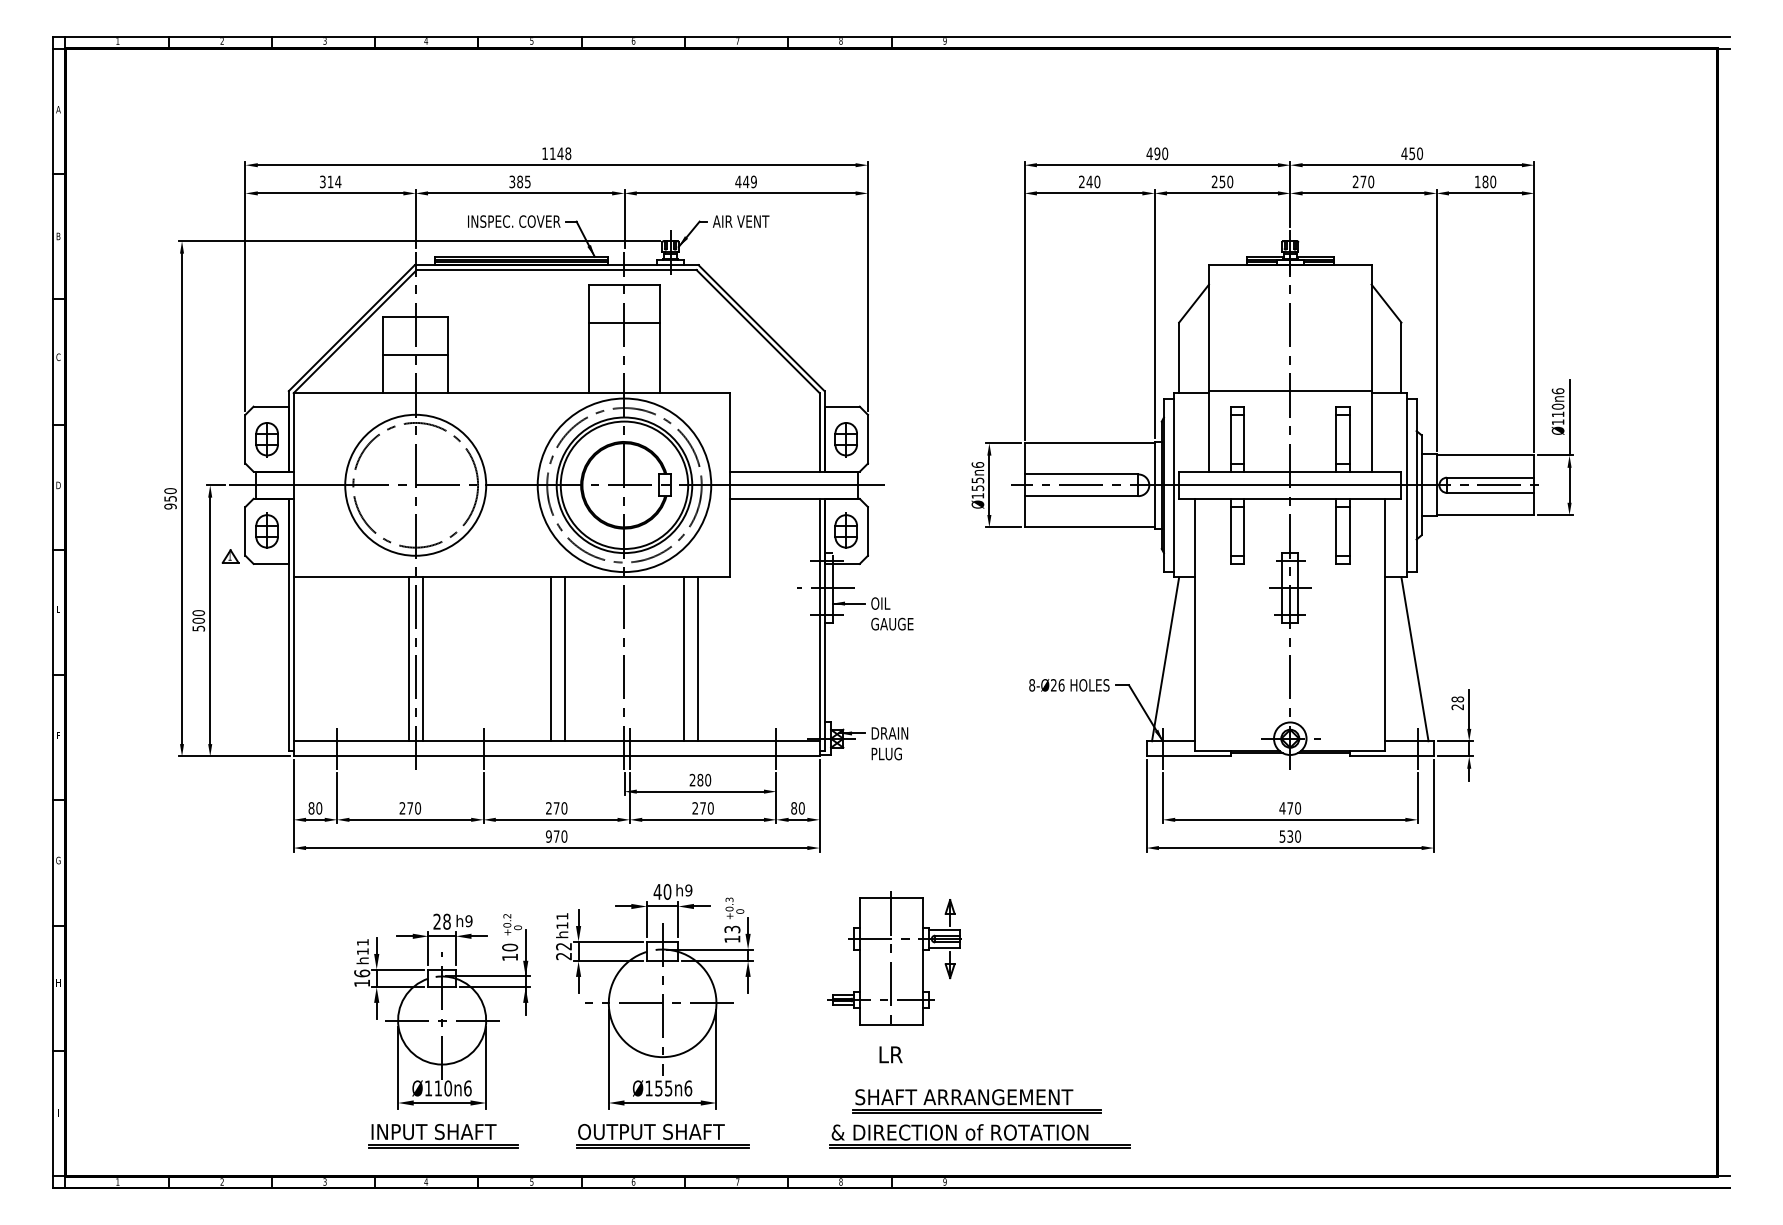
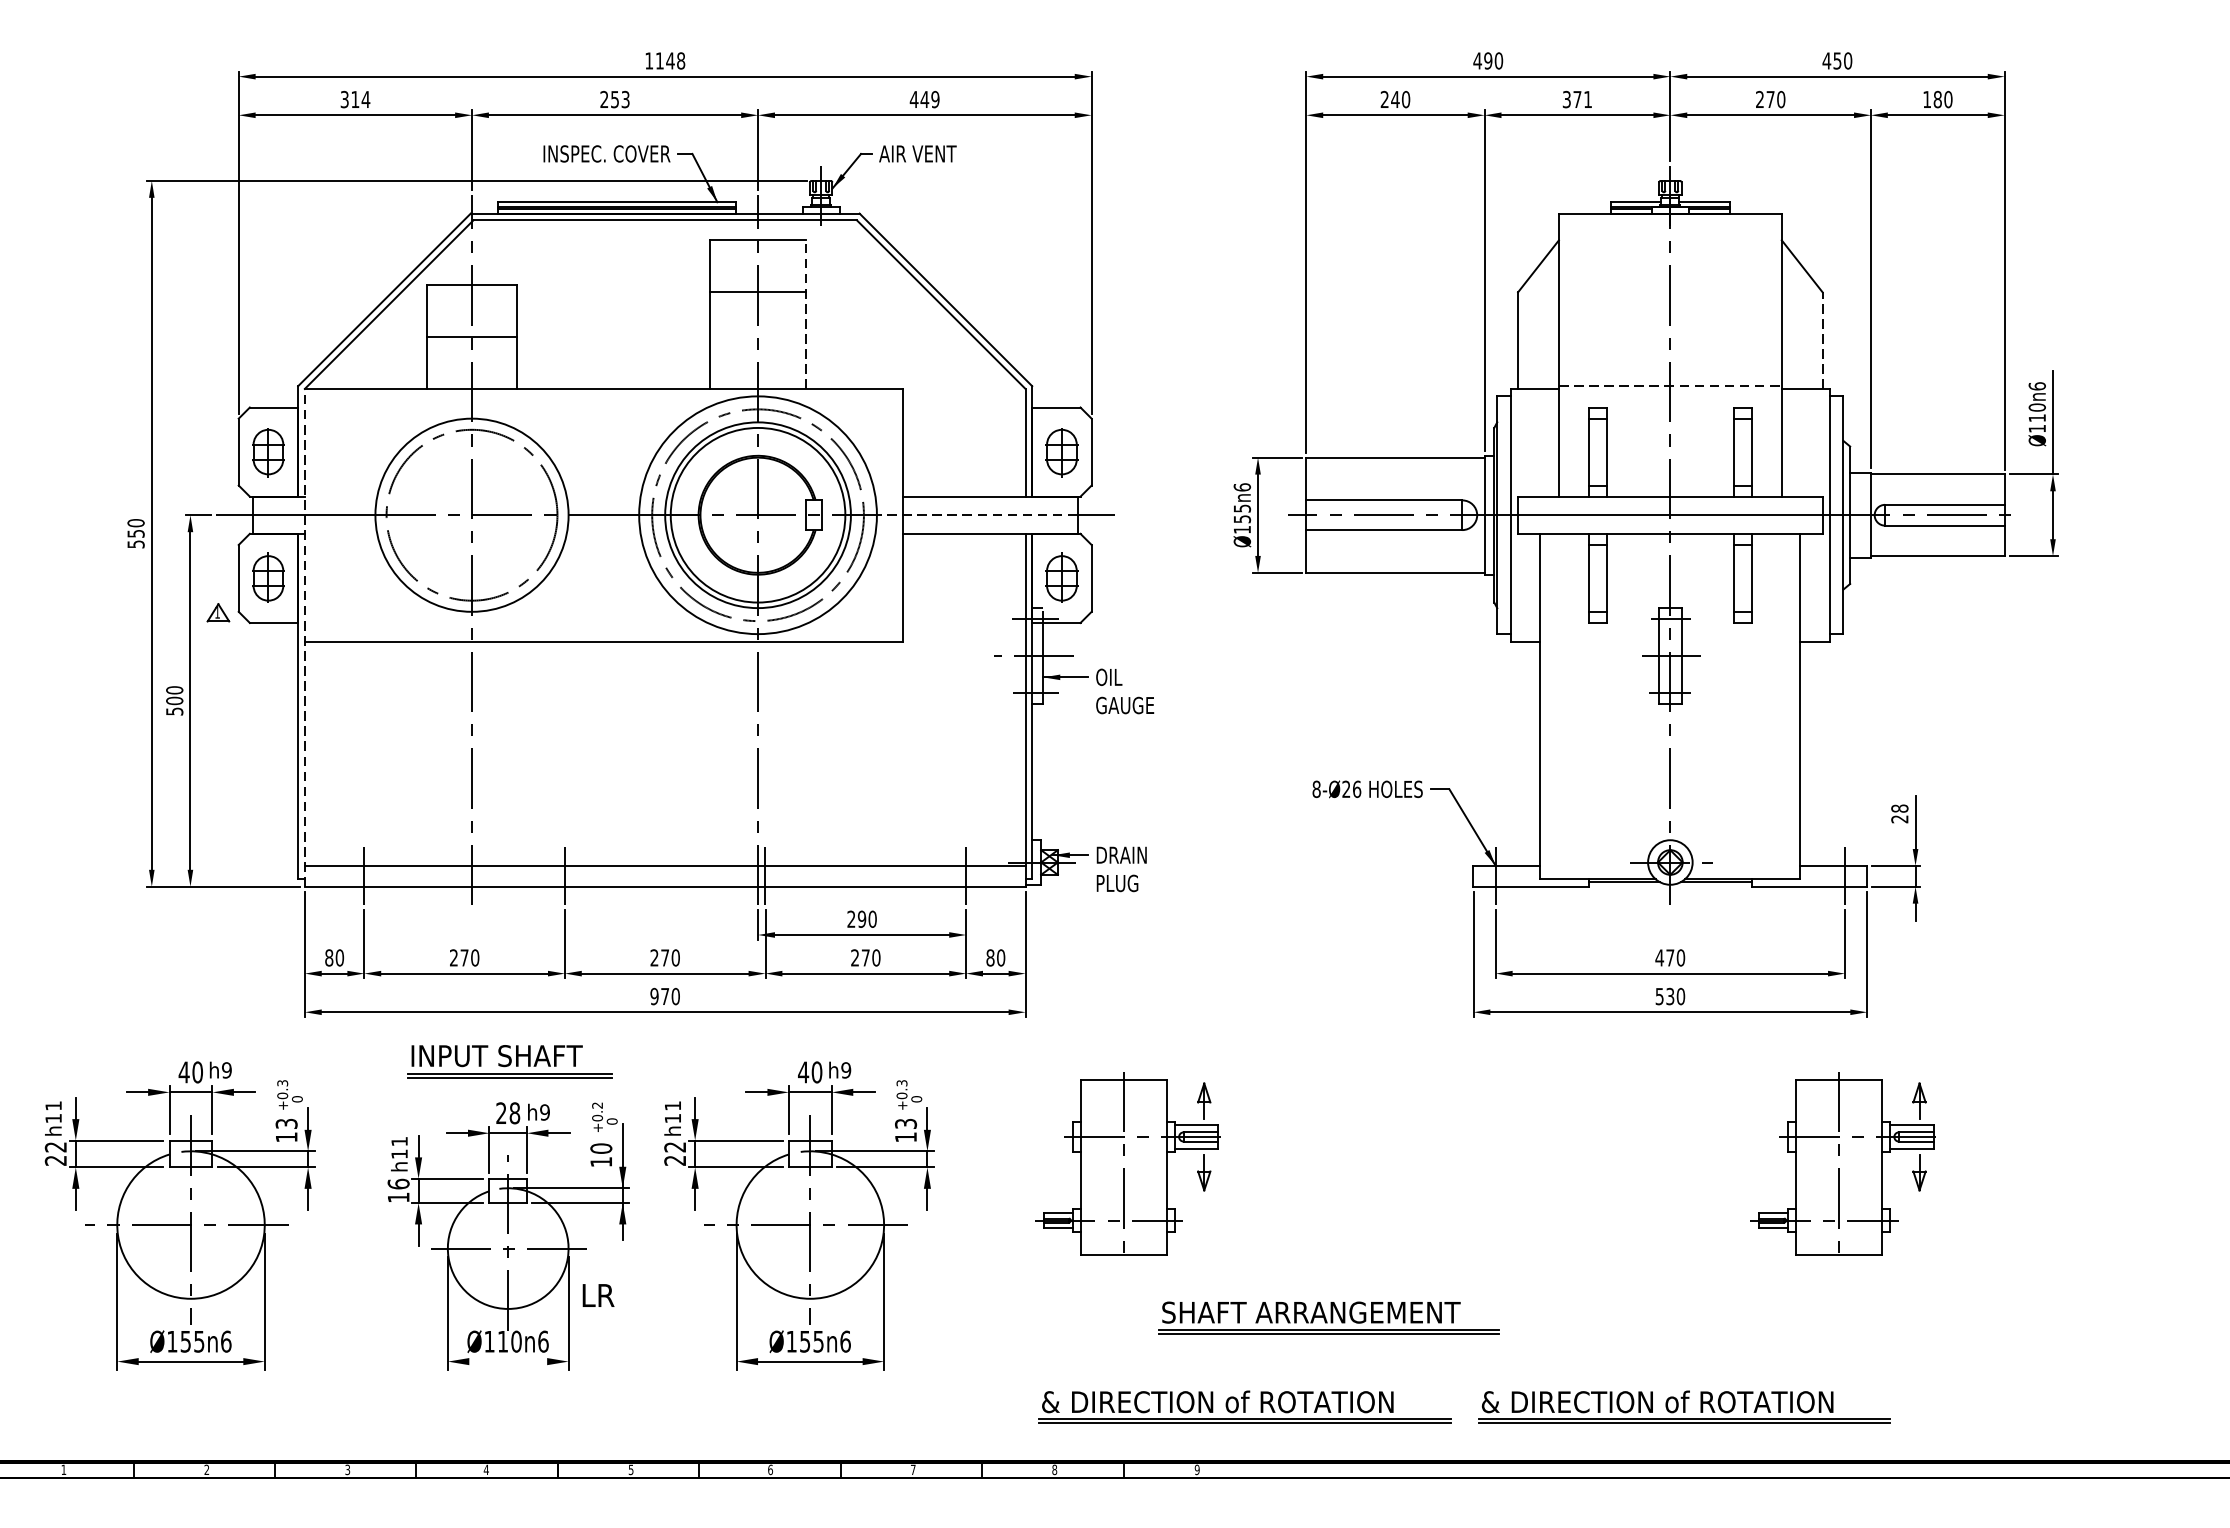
text: (519, 181) -> (614, 98), 385 -> 253
text: (1222, 181) -> (1577, 98), 250 -> 371
line: (659, 338) -> (806, 314), solid -> dashed
line: (1401, 357) -> (1822, 340), solid -> dashed
line: (1290, 391) -> (1670, 386), solid -> dashed
line: (783, 485) -> (975, 515), solid -> dashed
text: (170, 506) -> (136, 544), 950 -> 550
line: (293, 574) -> (304, 637), solid -> dashed
line: (408, 659) -> (462, 753), removed
line: (422, 659) -> (481, 753), removed
line: (551, 659) -> (658, 753), removed
line: (564, 659) -> (675, 753), removed
line: (684, 659) -> (840, 753), removed
line: (697, 659) -> (858, 753), removed
line: (1165, 659) -> (1499, 753), removed
line: (1414, 659) -> (1840, 753), removed
text: (700, 780) -> (862, 919), 280 -> 290
part: (1416, 958) -> (1843, 1163), added
part: (202, 996) -> (179, 1215), added
text: (890, 1054) -> (597, 1295), moved
part: (976, 1101) -> (1328, 1318), moved
line: (441, 1103) -> (507, 1362), removed
part: (443, 1136) -> (510, 1062), moved
part: (662, 1136) -> (810, 1407), removed
part: (1300, 1136) -> (1684, 1407), added

